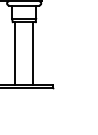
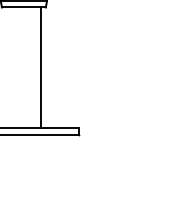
line: (15, 53) -> (7, 67), removed

